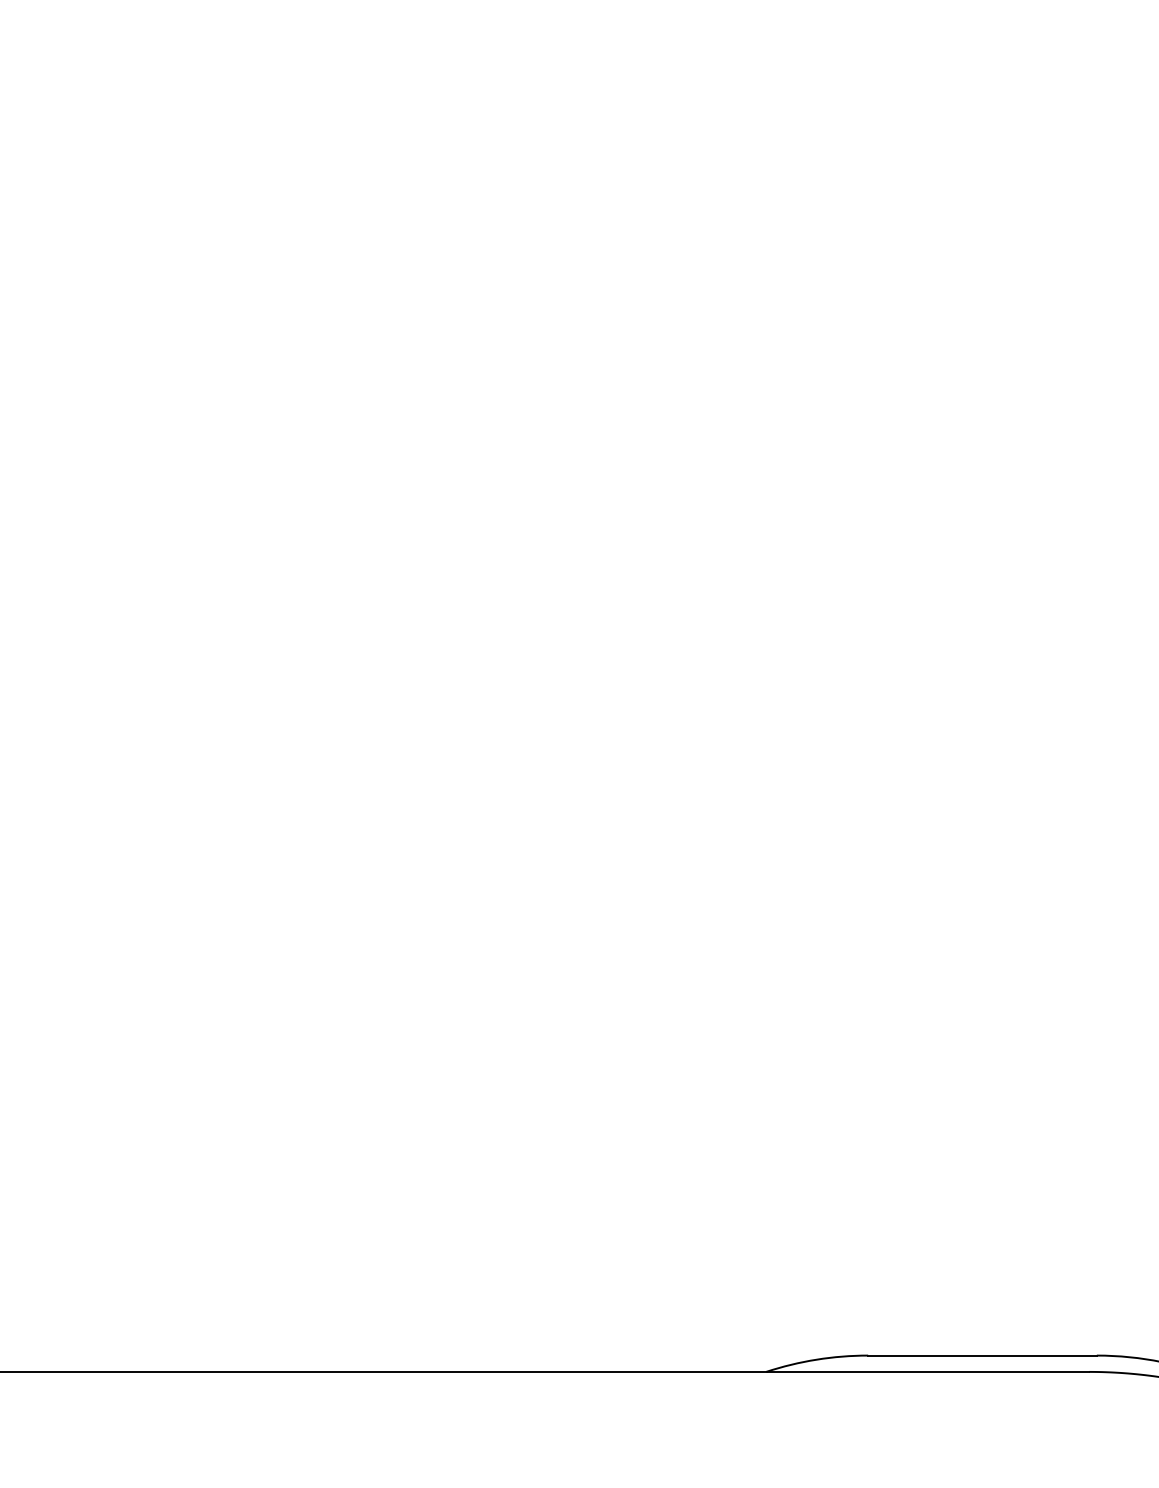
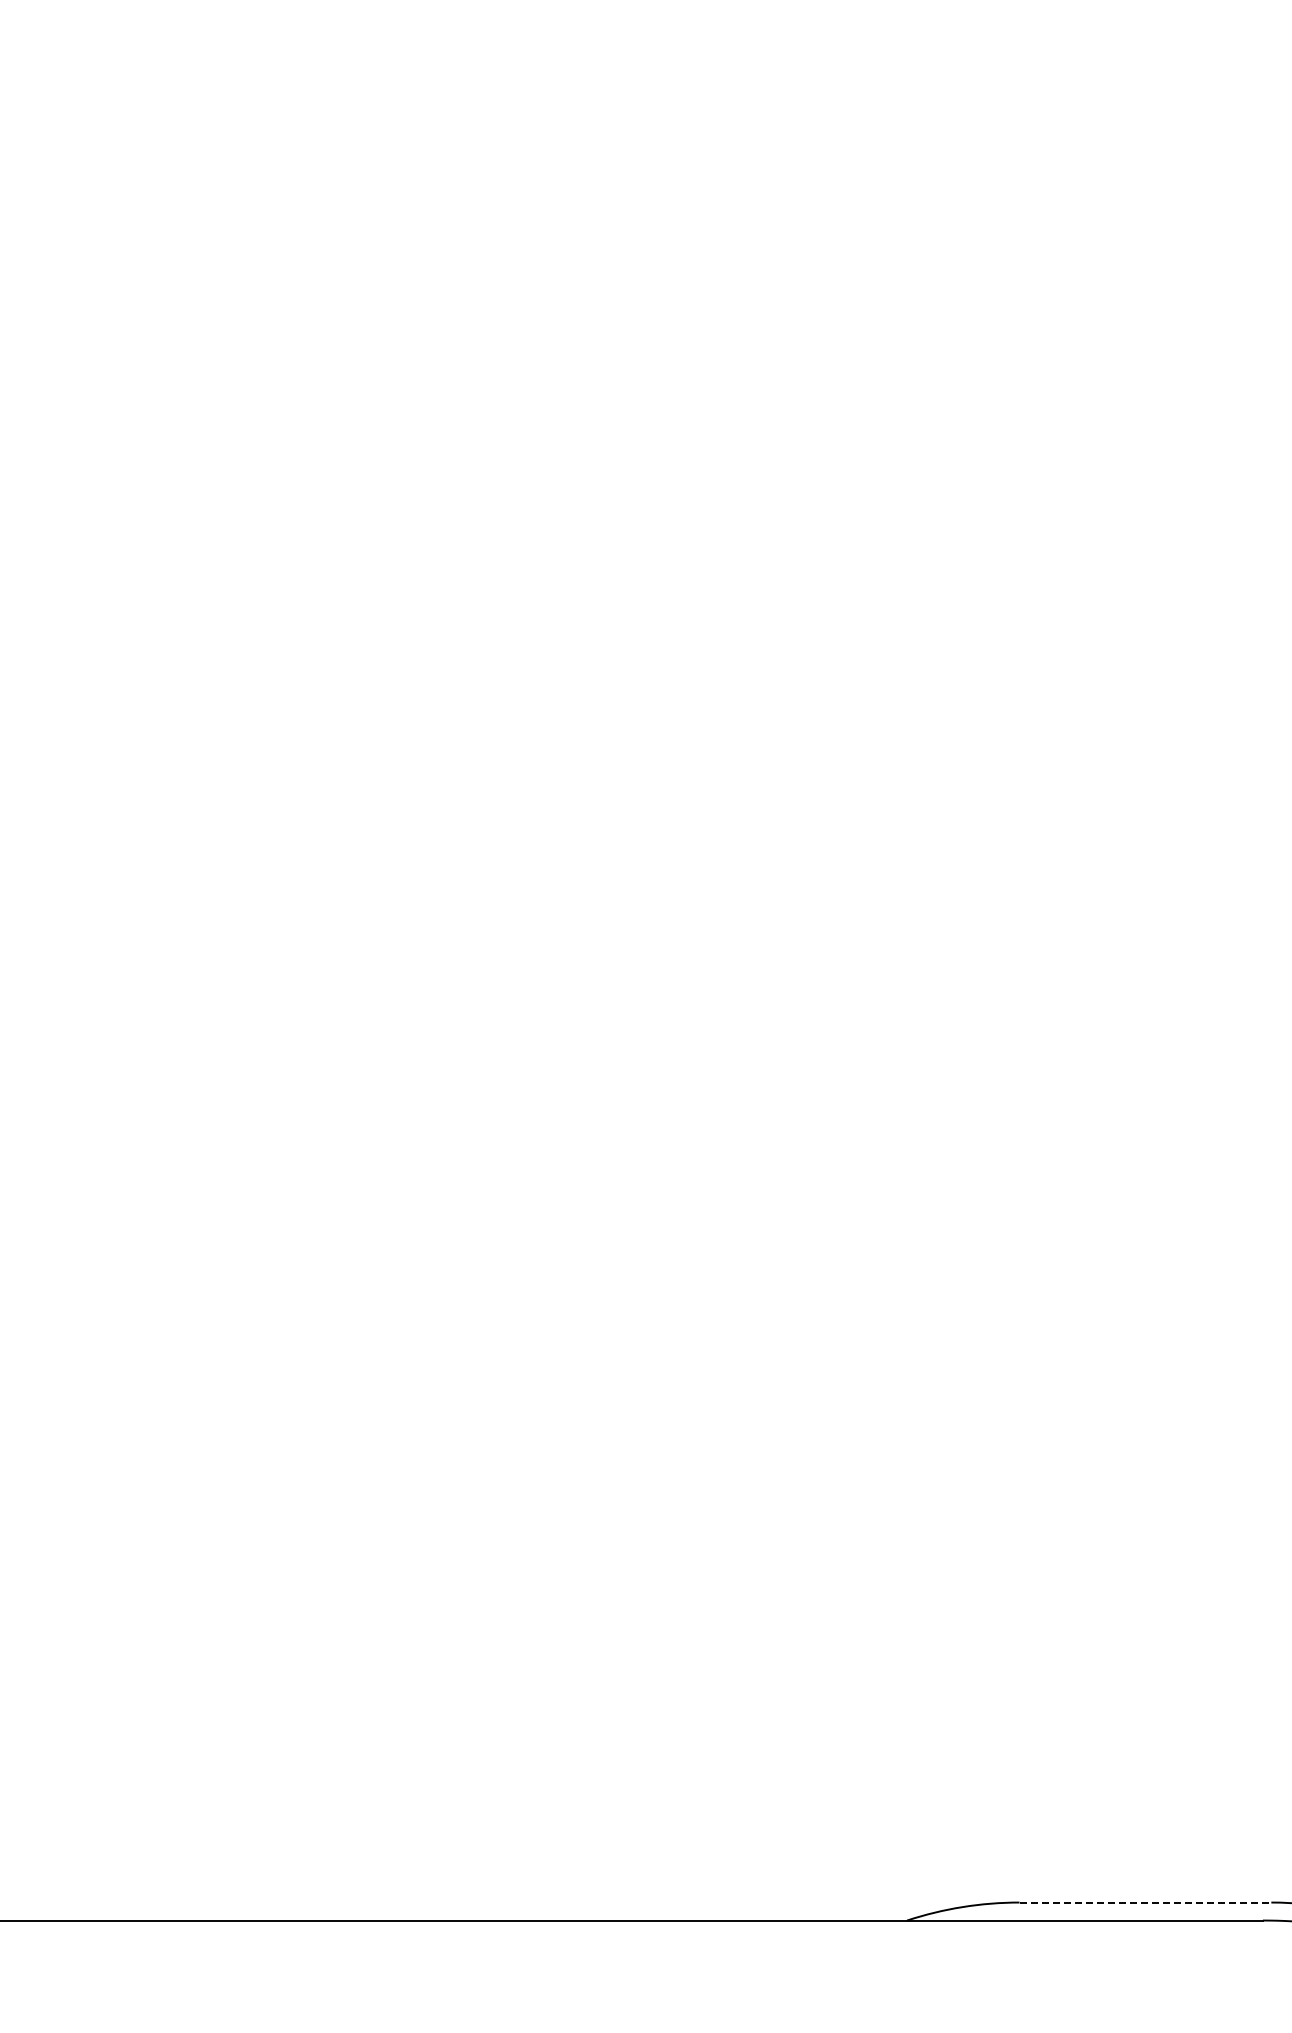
line: (982, 1355) -> (1145, 1902), solid -> dashed

